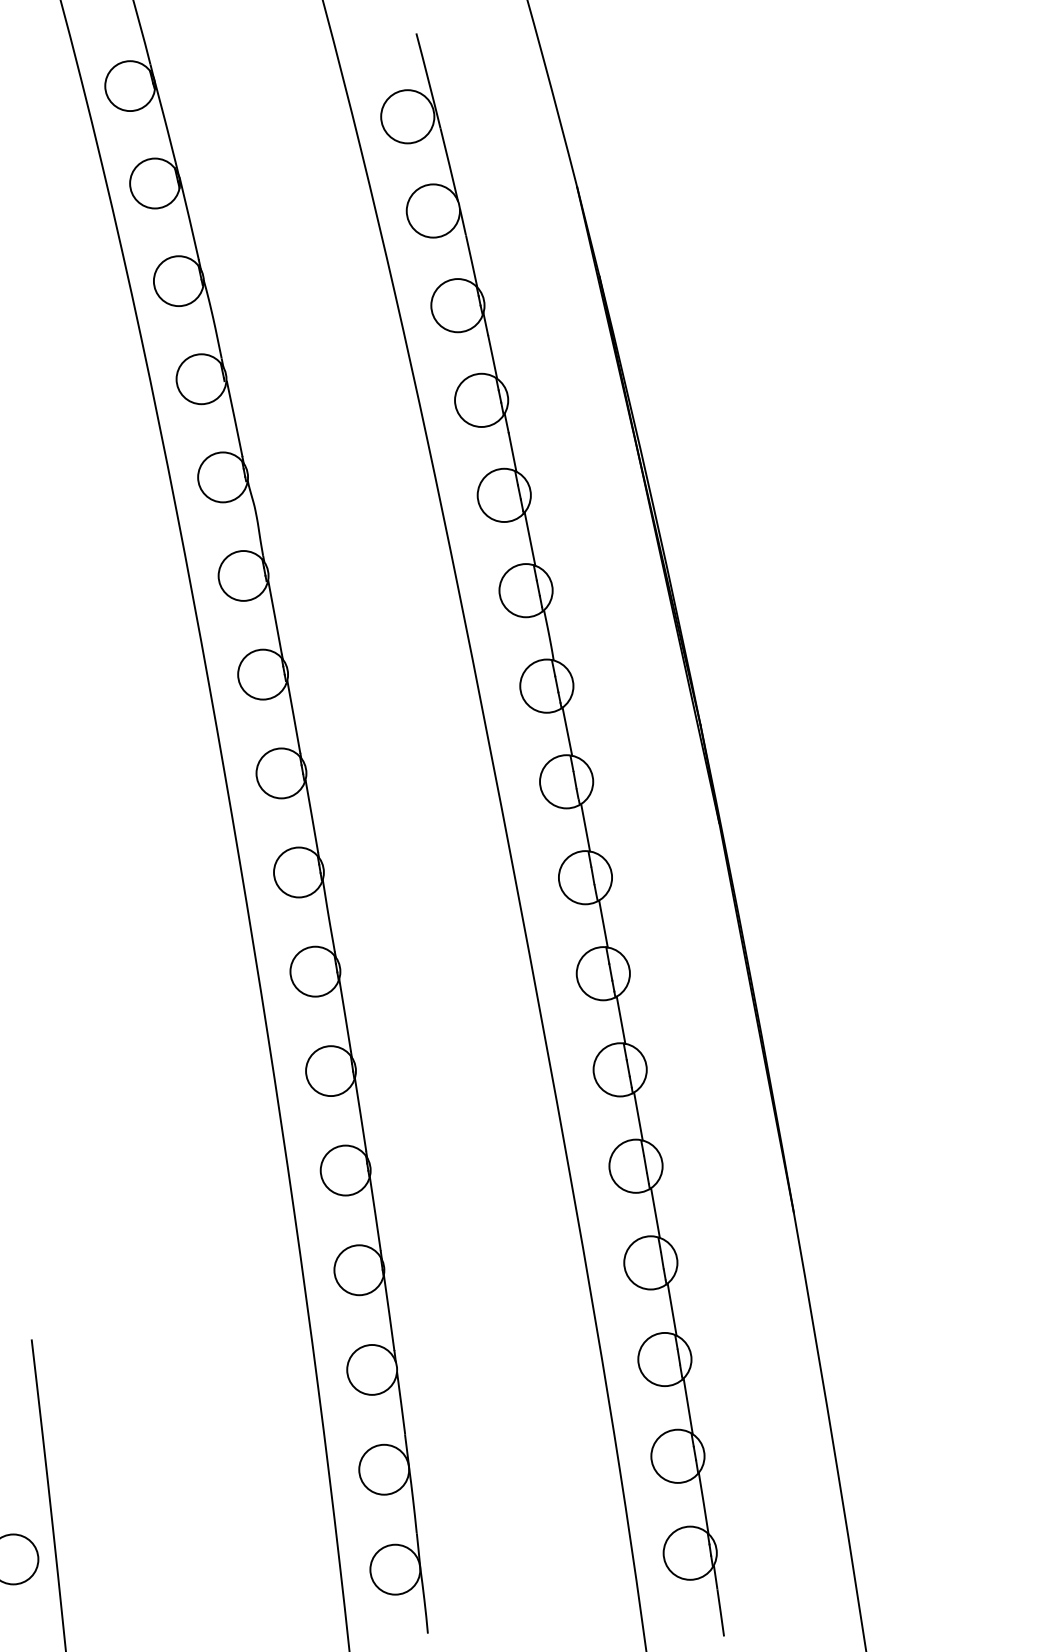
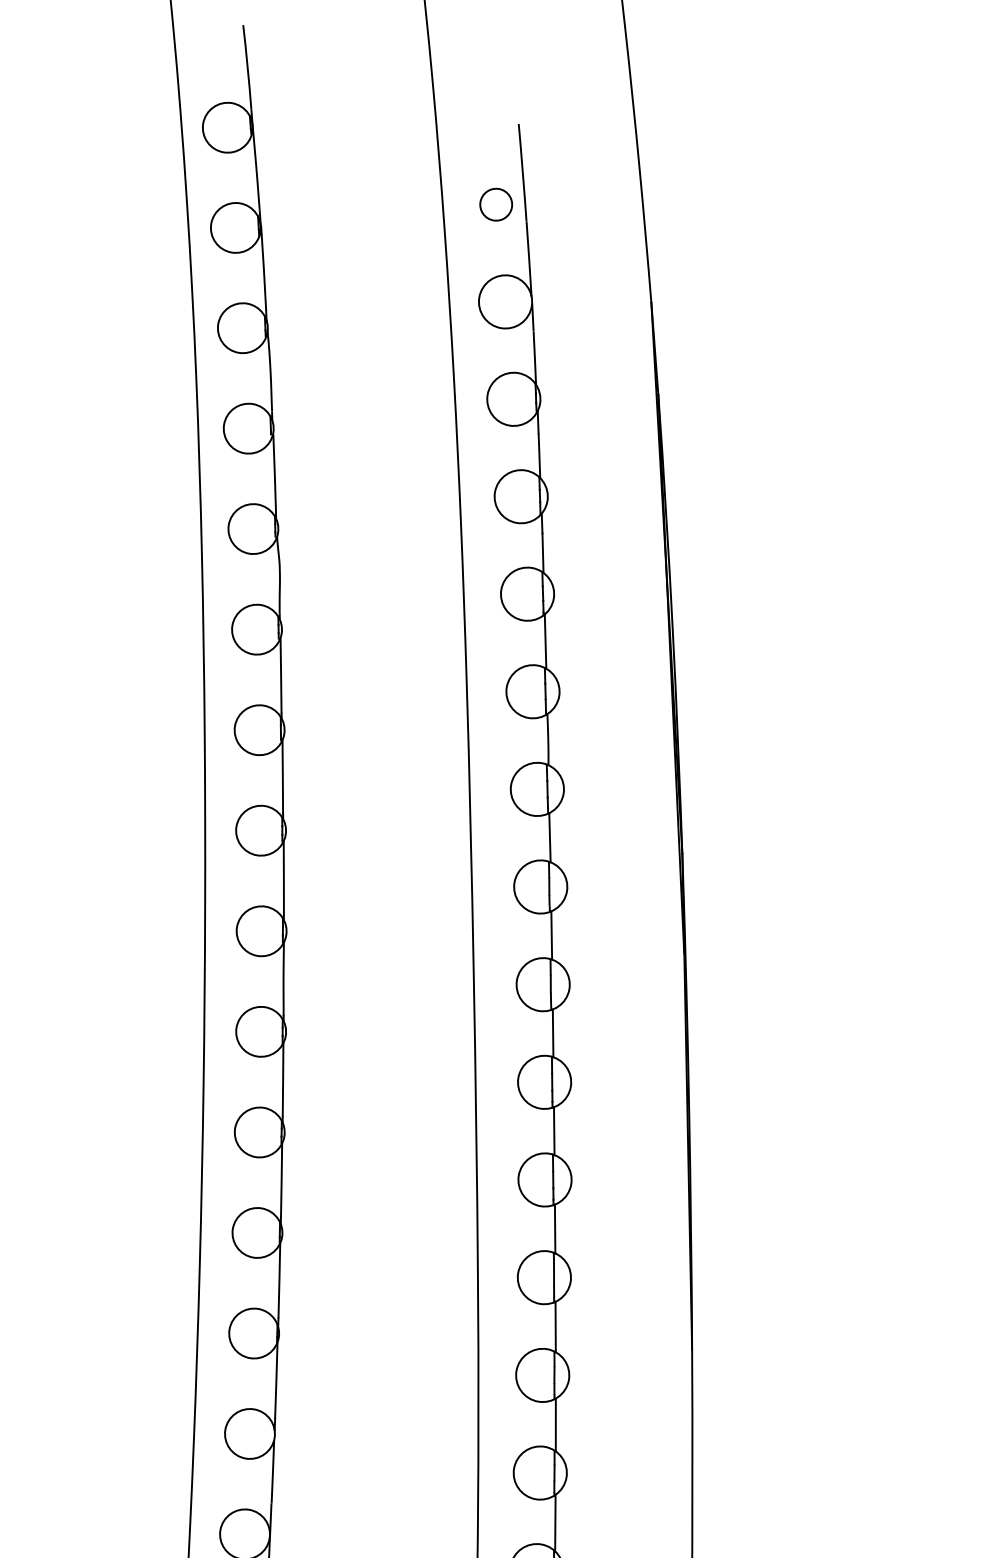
circle: (407, 116) -> (496, 204), size x0.6

